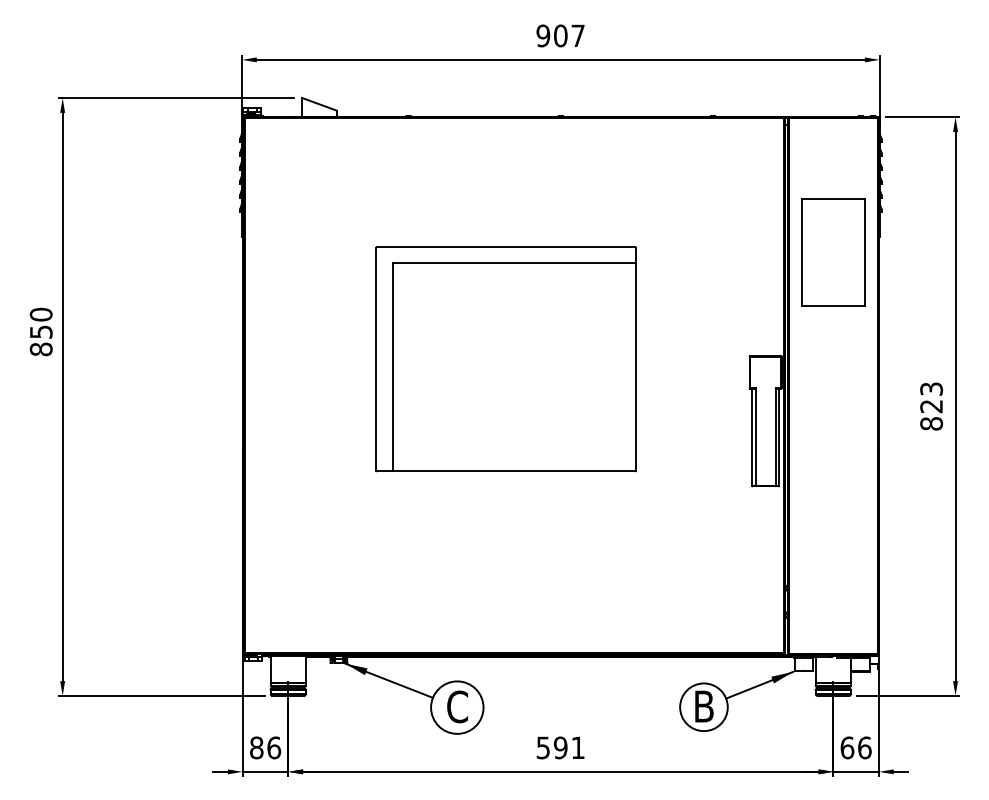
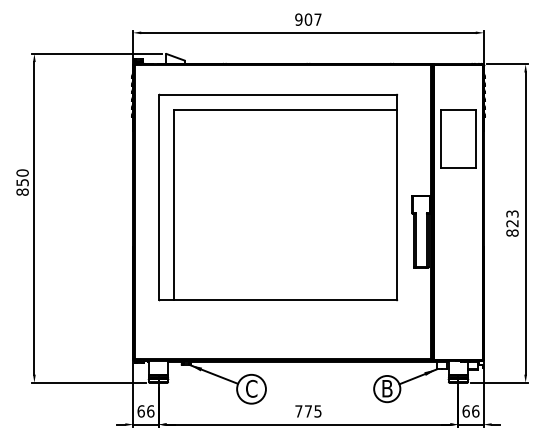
part: (506, 359) -> (278, 197), size x1.67
text: (255, 748) -> (140, 411), 86 -> 66
text: (560, 748) -> (308, 411), 591 -> 775

